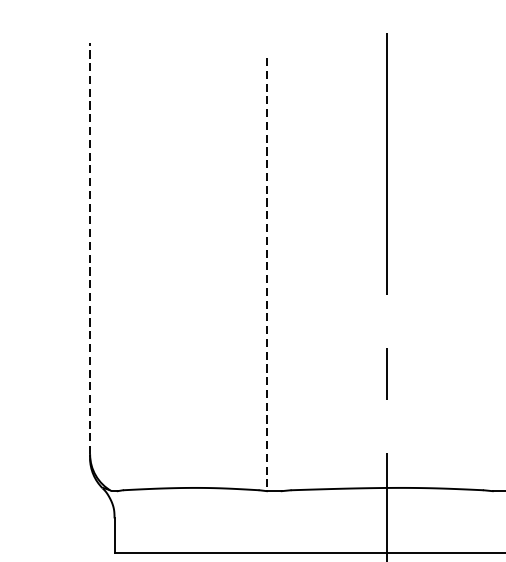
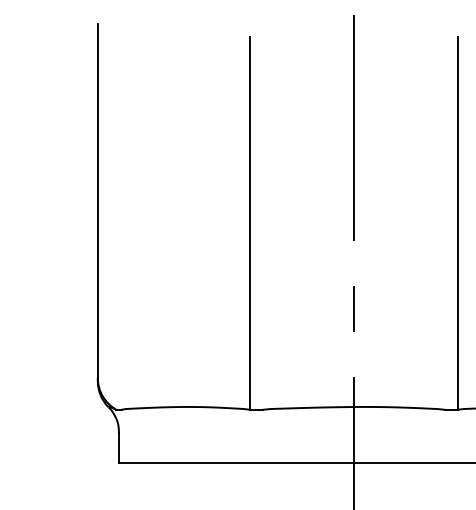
line: (89, 248) -> (97, 200), dashed -> solid
line: (267, 274) -> (250, 223), dashed -> solid

